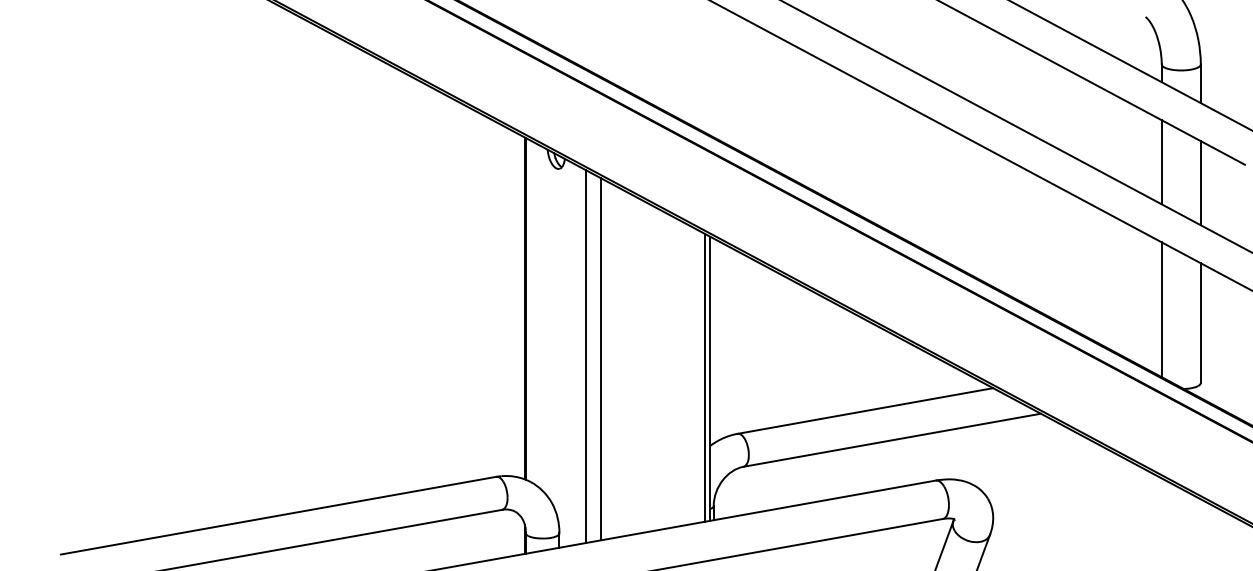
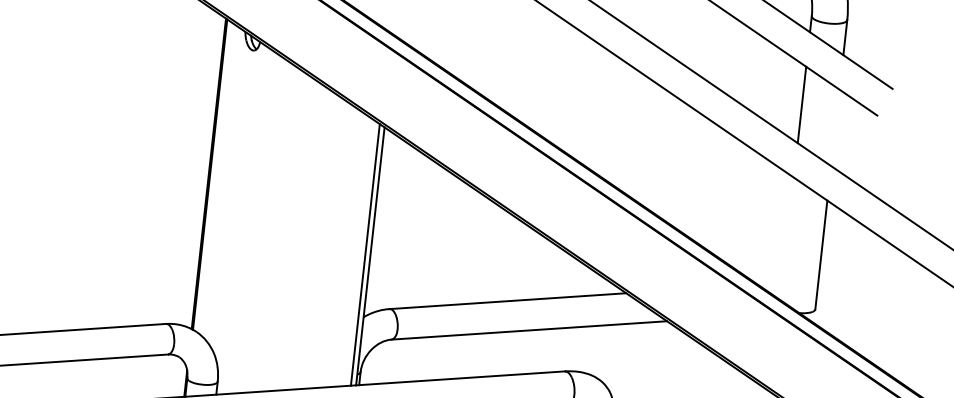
line: (1200, 183) -> (835, 128), removed
line: (1161, 309) -> (787, 238), removed
line: (586, 356) -> (260, 223), removed
line: (601, 359) -> (273, 227), removed

